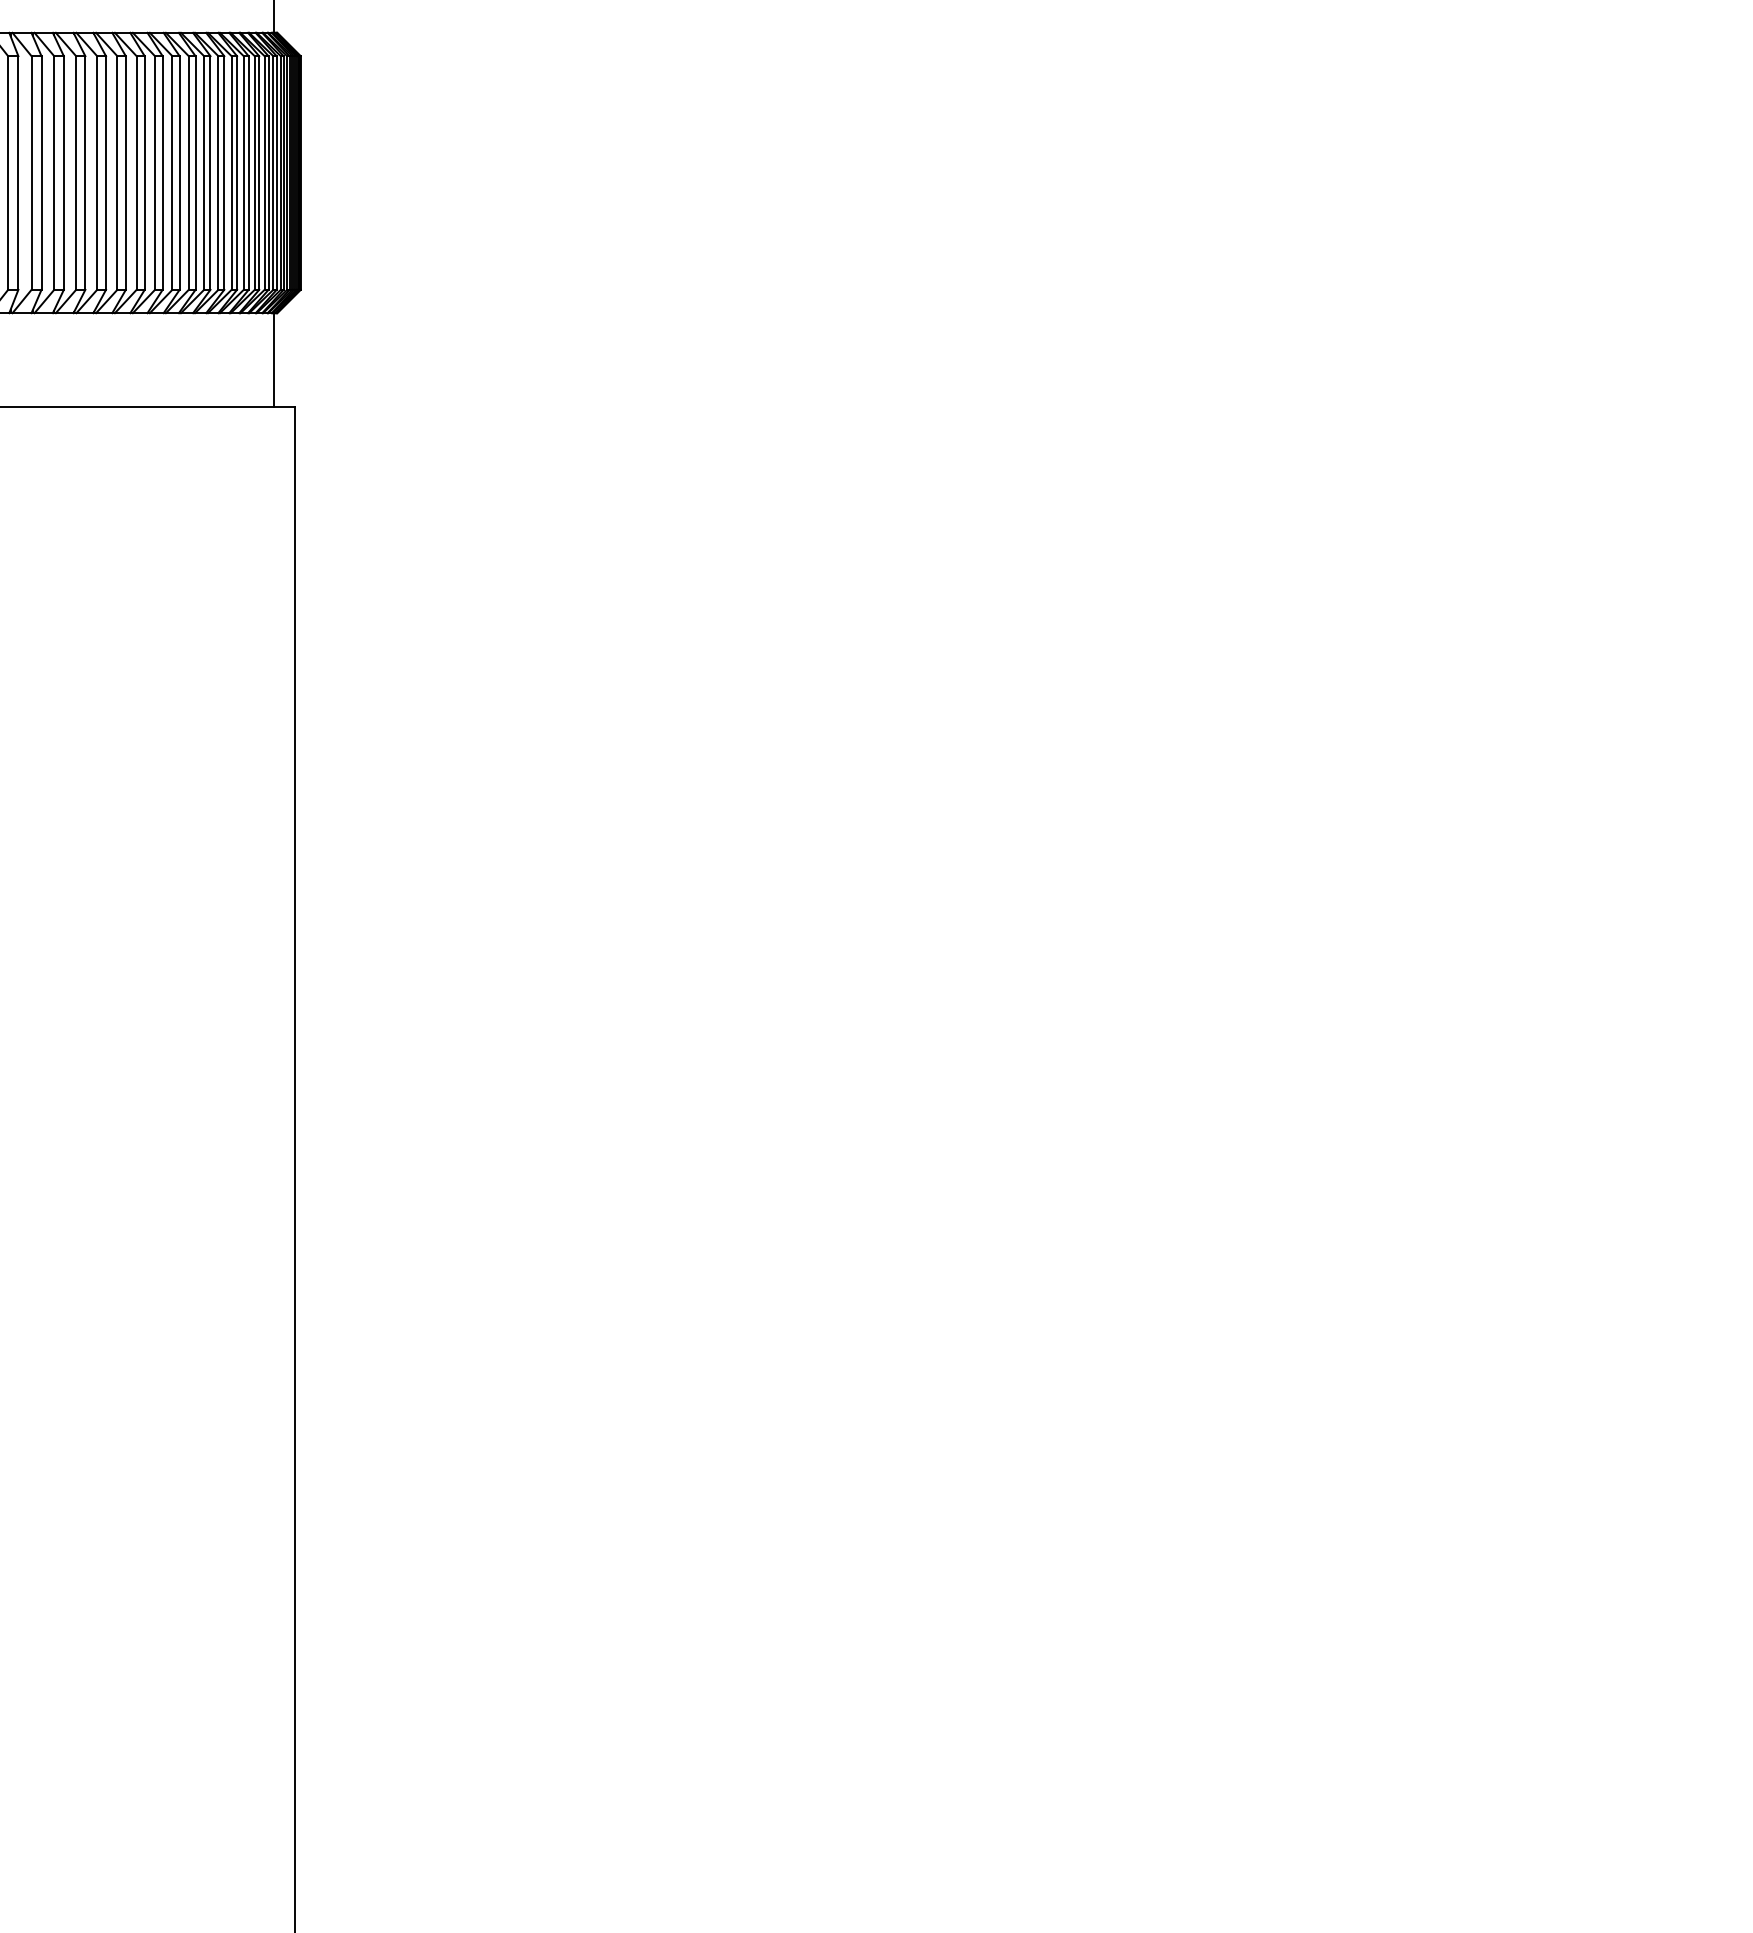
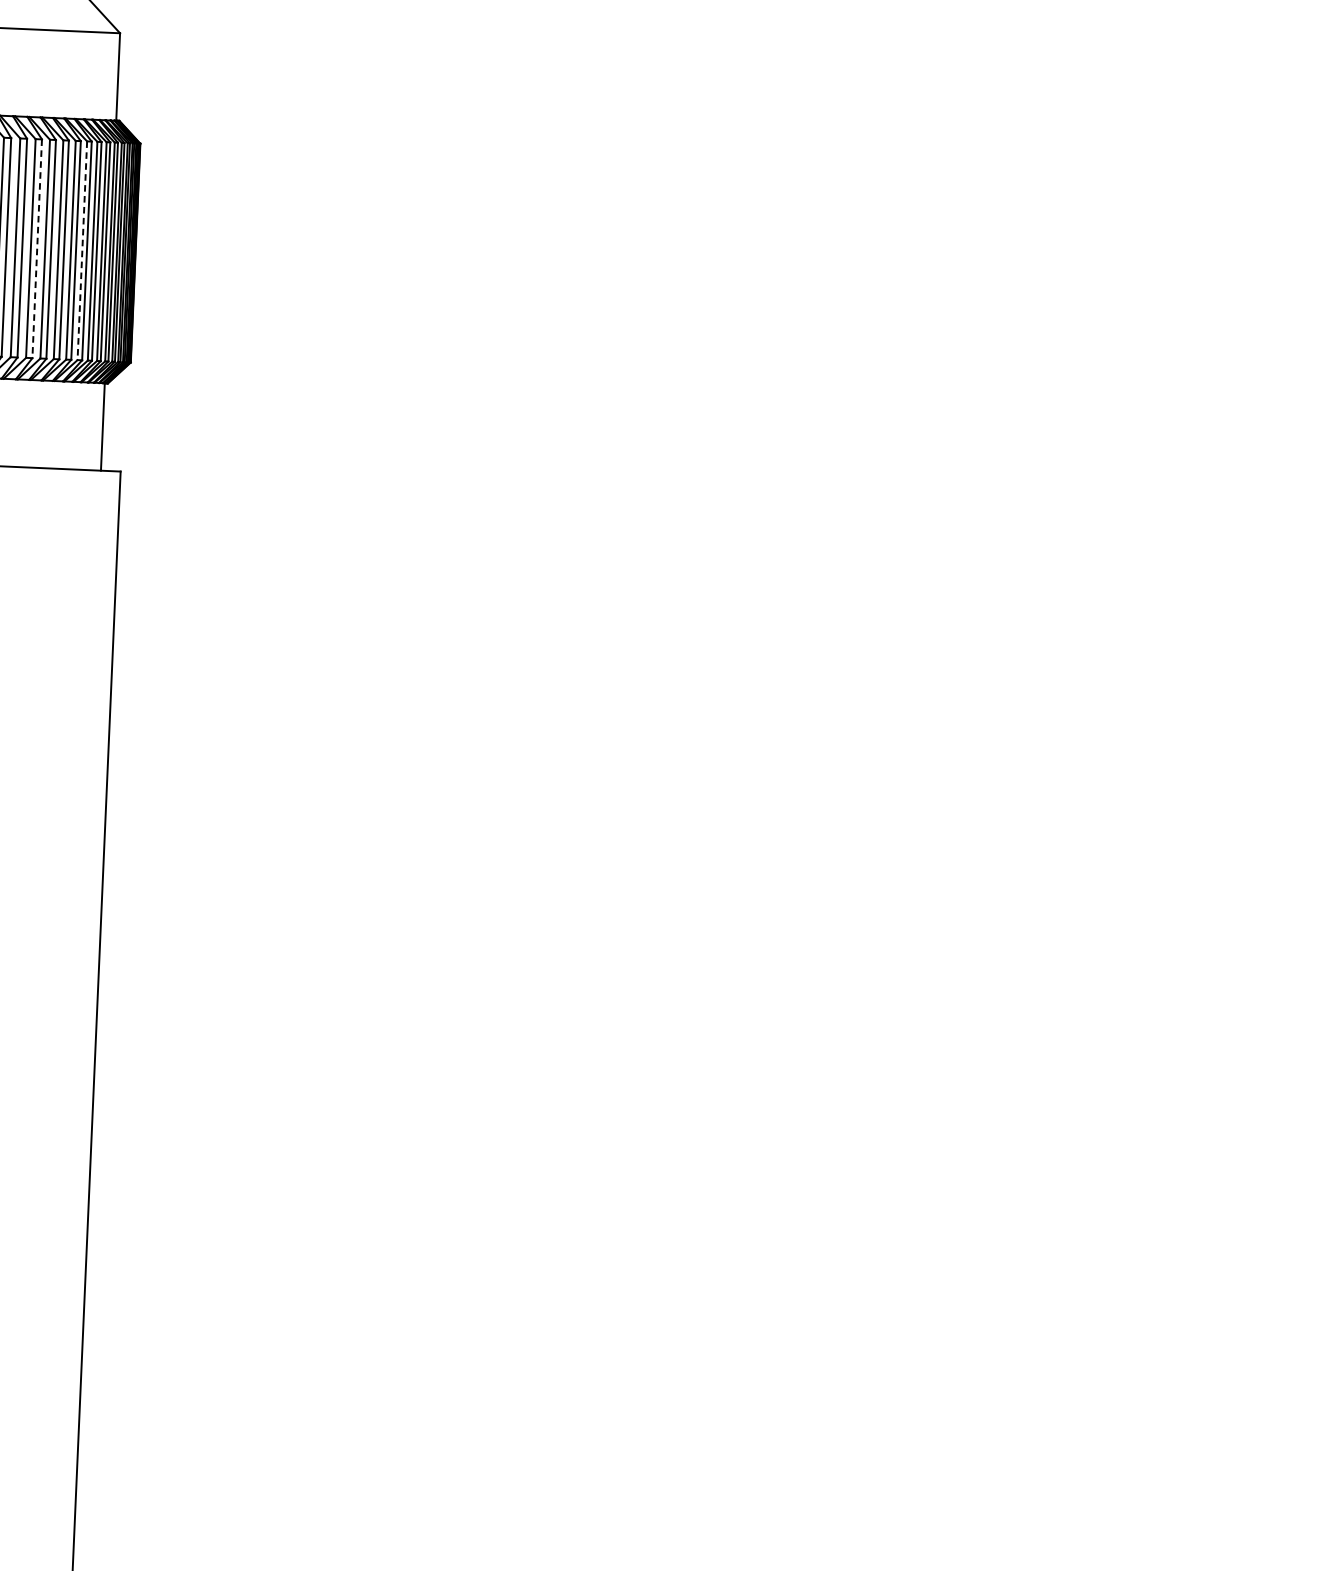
line: (195, 173) -> (37, 249), solid -> dashed
line: (243, 173) -> (82, 251), solid -> dashed

